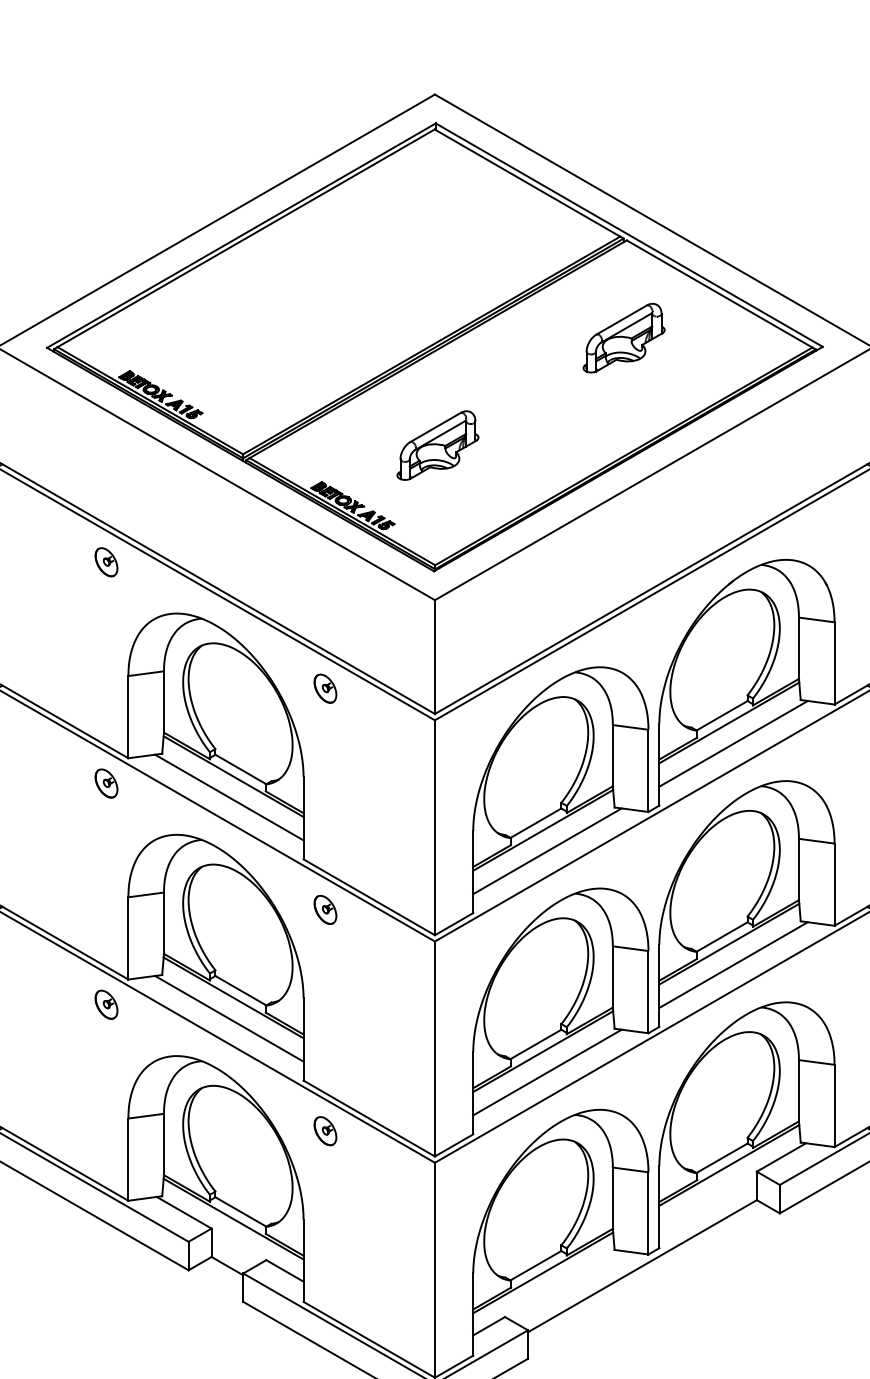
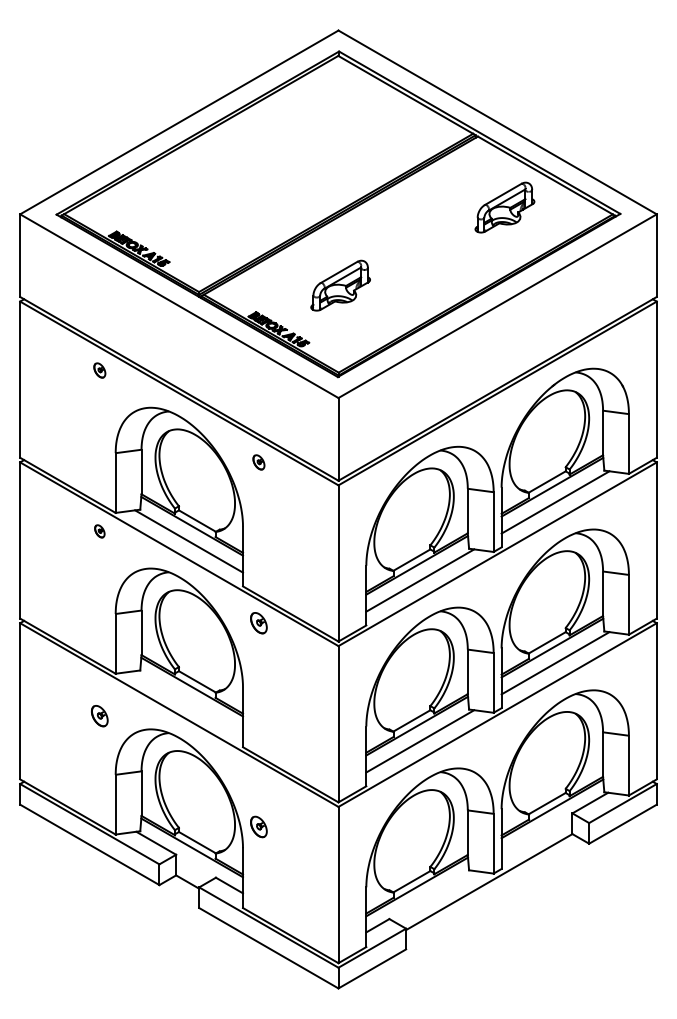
part: (623, 338) -> (504, 207), moved
part: (106, 562) -> (99, 370), size x0.7
part: (324, 688) -> (258, 462), size x0.7
part: (106, 783) -> (99, 531), size x0.6
part: (106, 1005) -> (99, 716), moved
line: (229, 1019) -> (189, 702), removed
part: (324, 1130) -> (258, 826), moved

